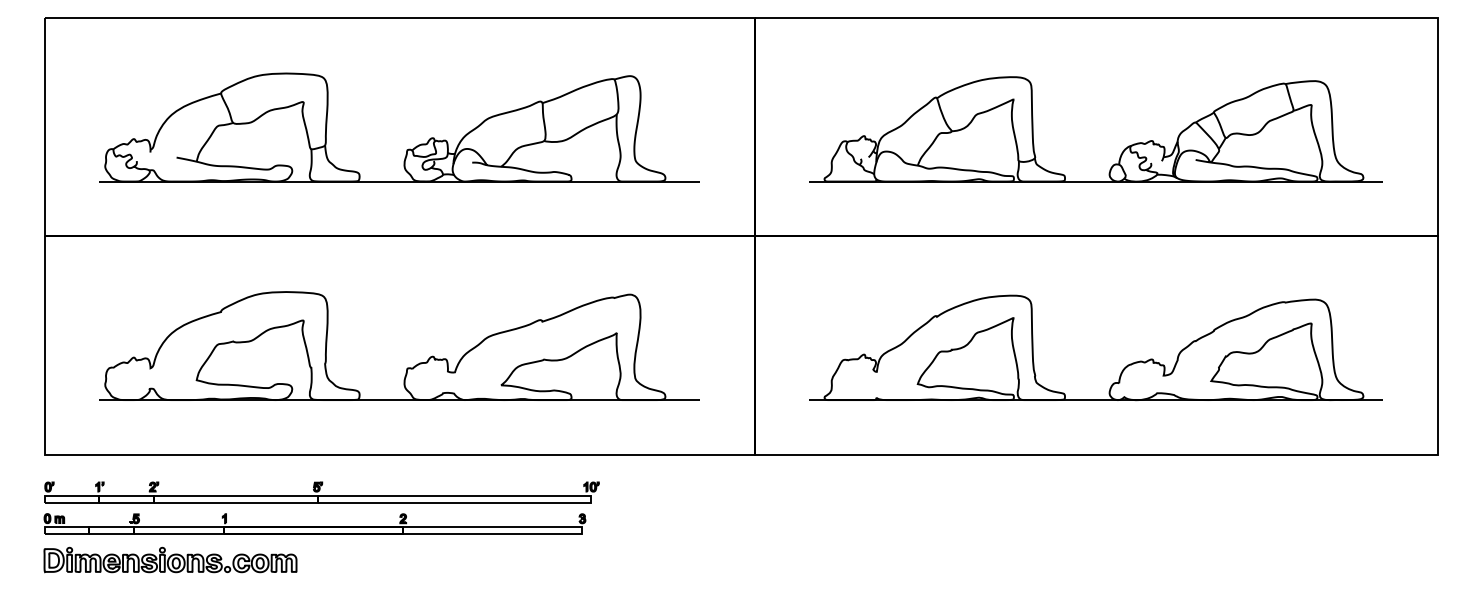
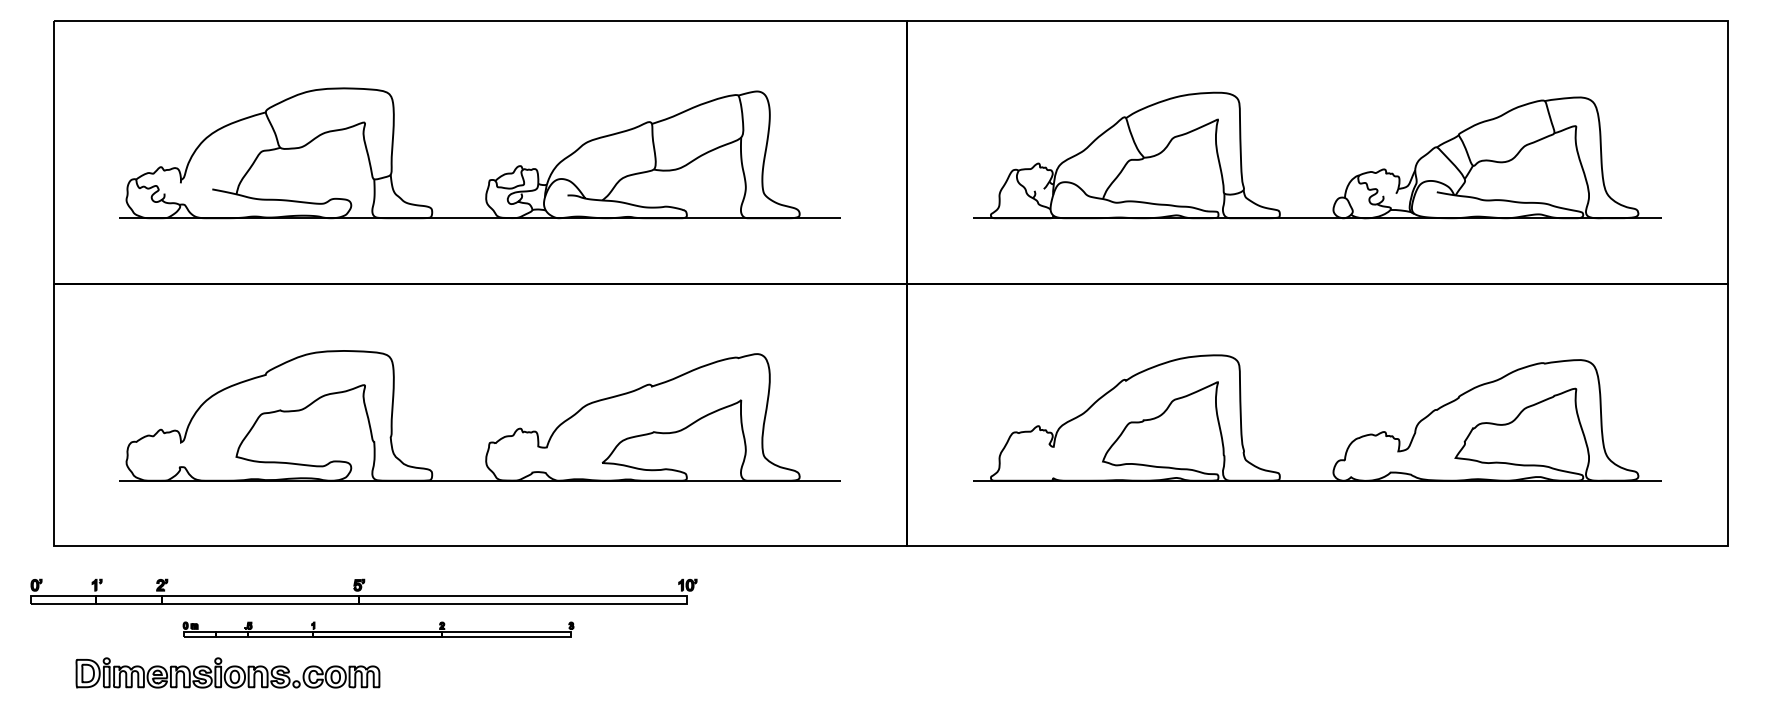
part: (321, 492) -> (363, 591), moved
part: (314, 523) -> (378, 629), size x0.6
part: (170, 559) -> (227, 672), moved

